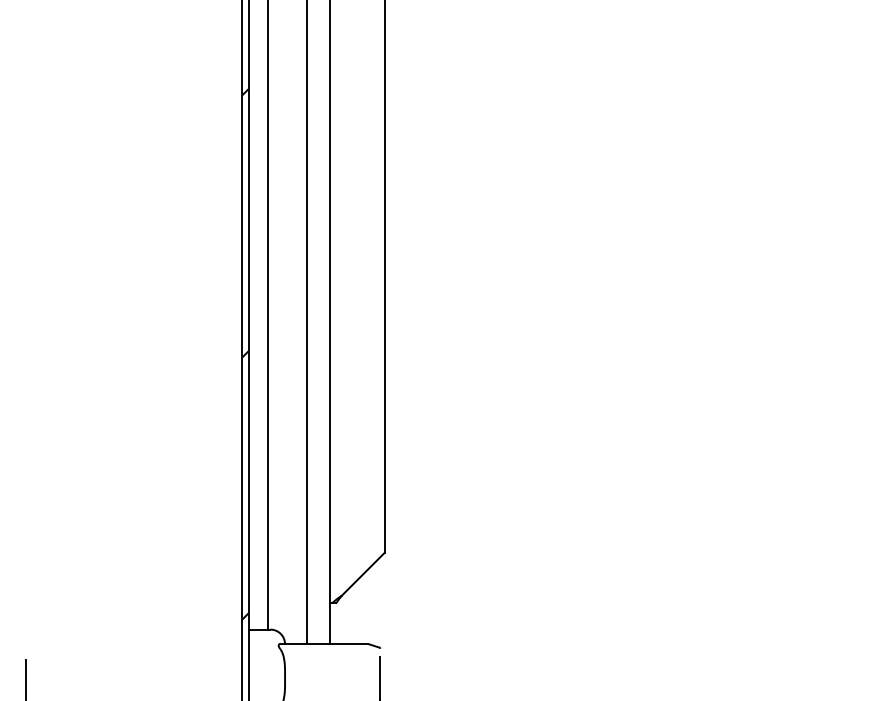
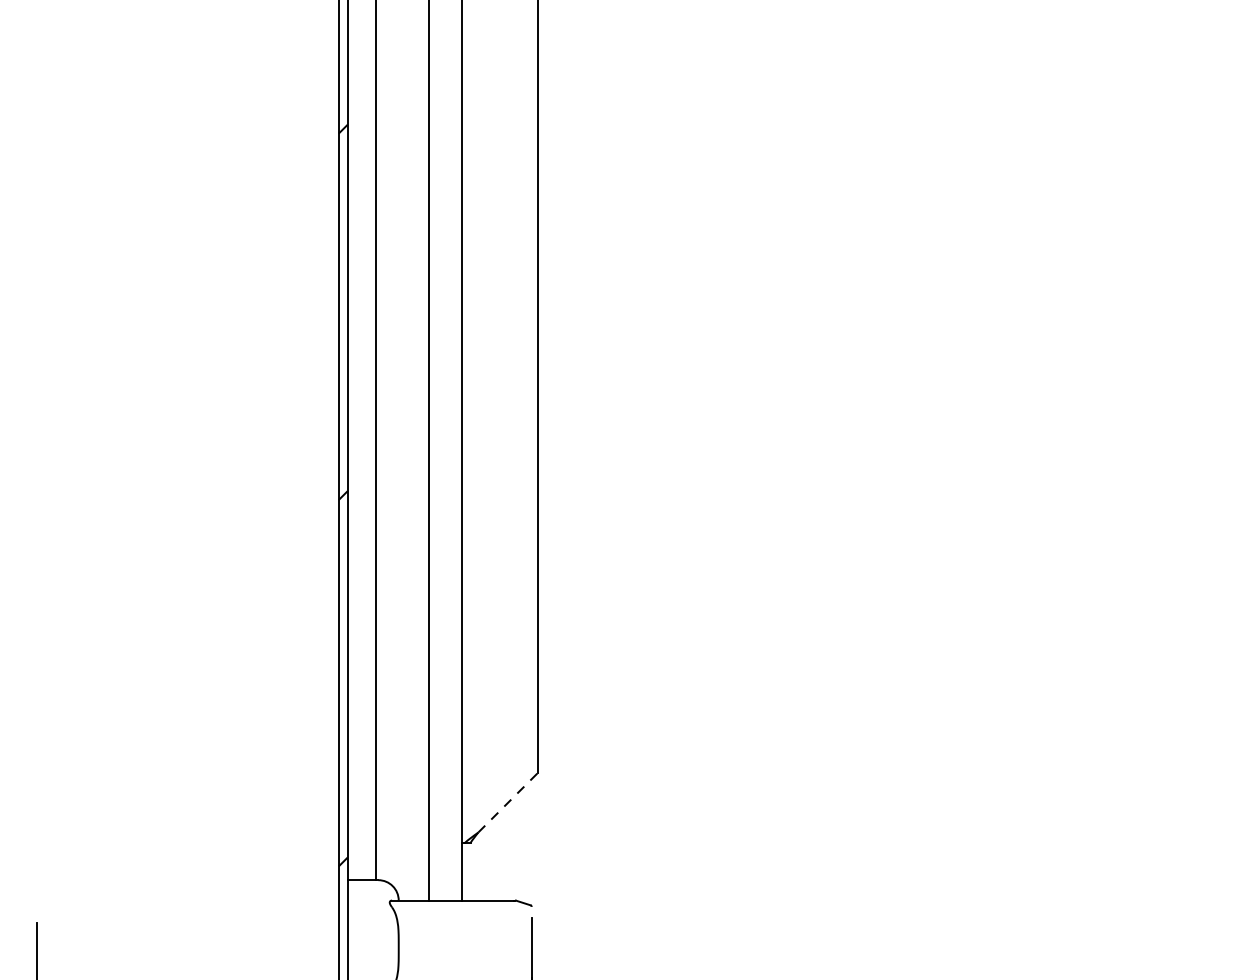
line: (363, 573) -> (508, 801), solid -> dashed

